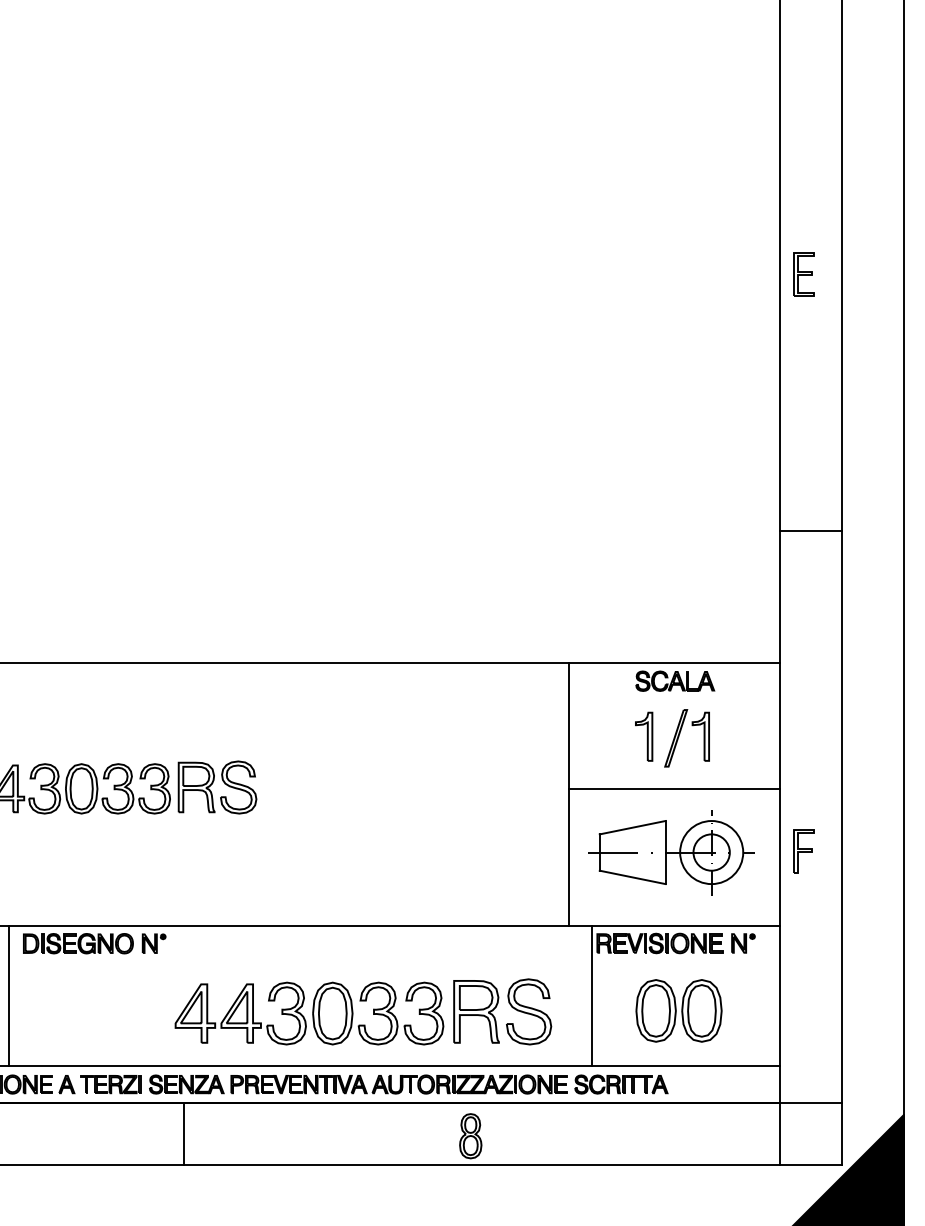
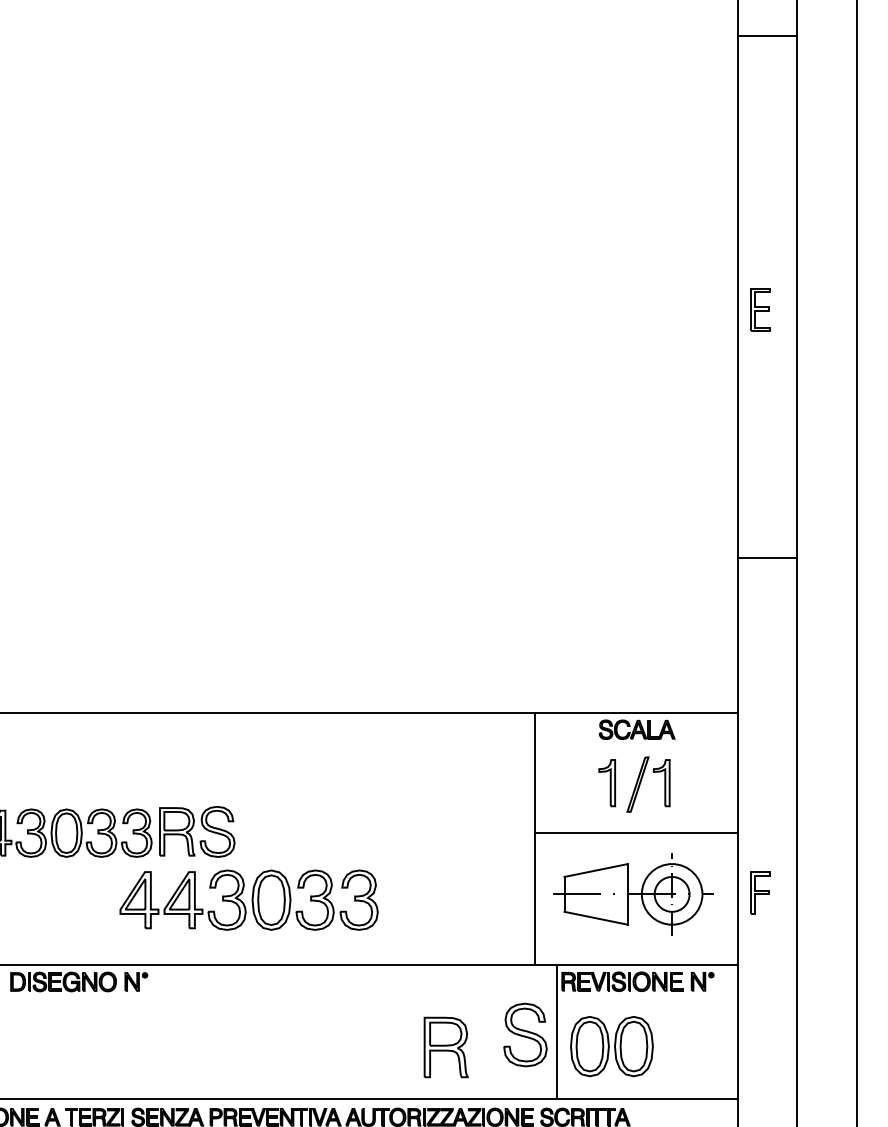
part: (803, 274) -> (760, 310), moved
line: (810, 531) -> (767, 557), moved
part: (678, 1010) -> (611, 1046), moved
part: (529, 1011) -> (525, 1034), moved
part: (309, 1013) -> (249, 900), moved

